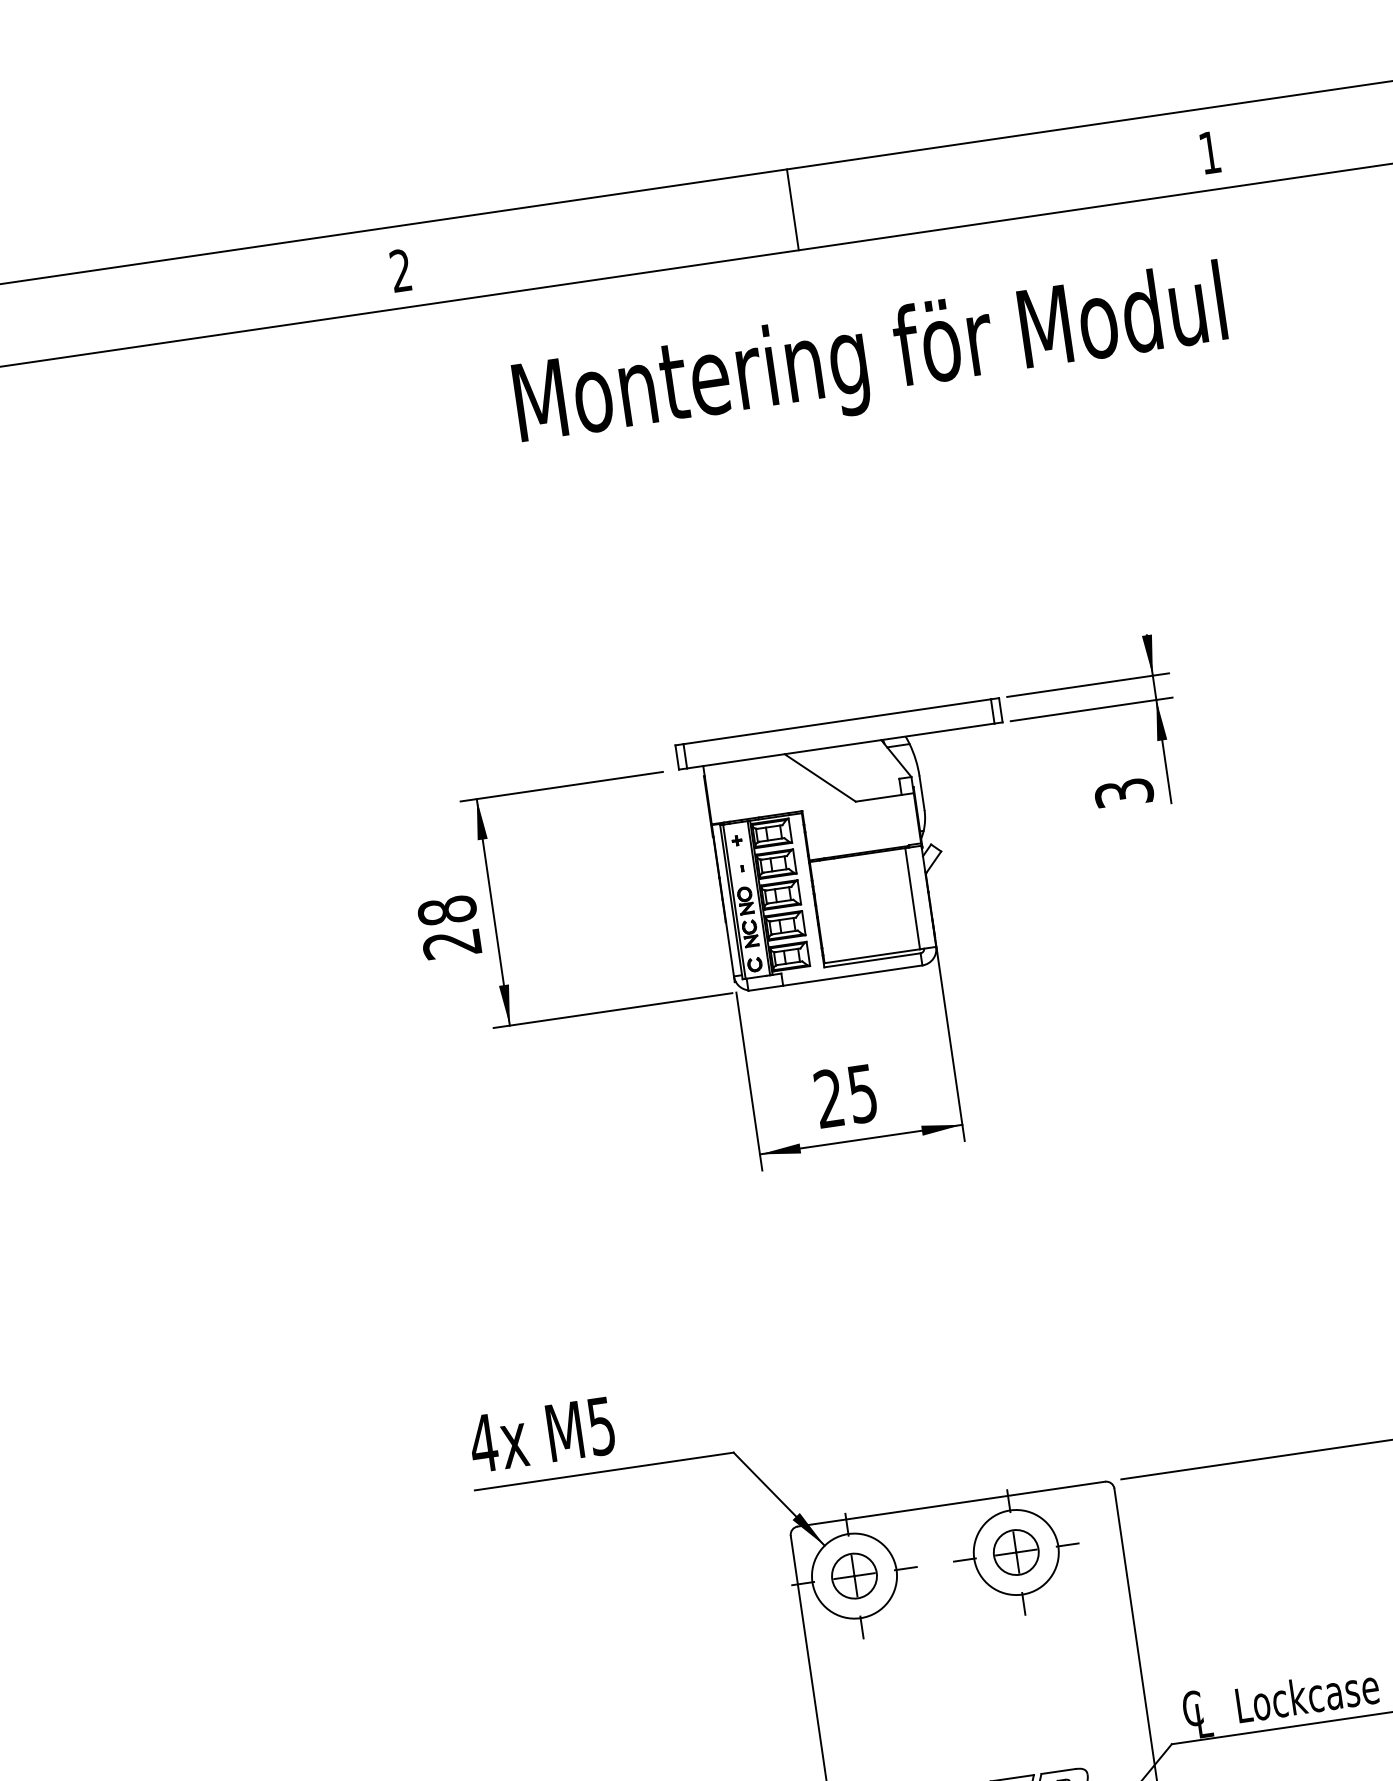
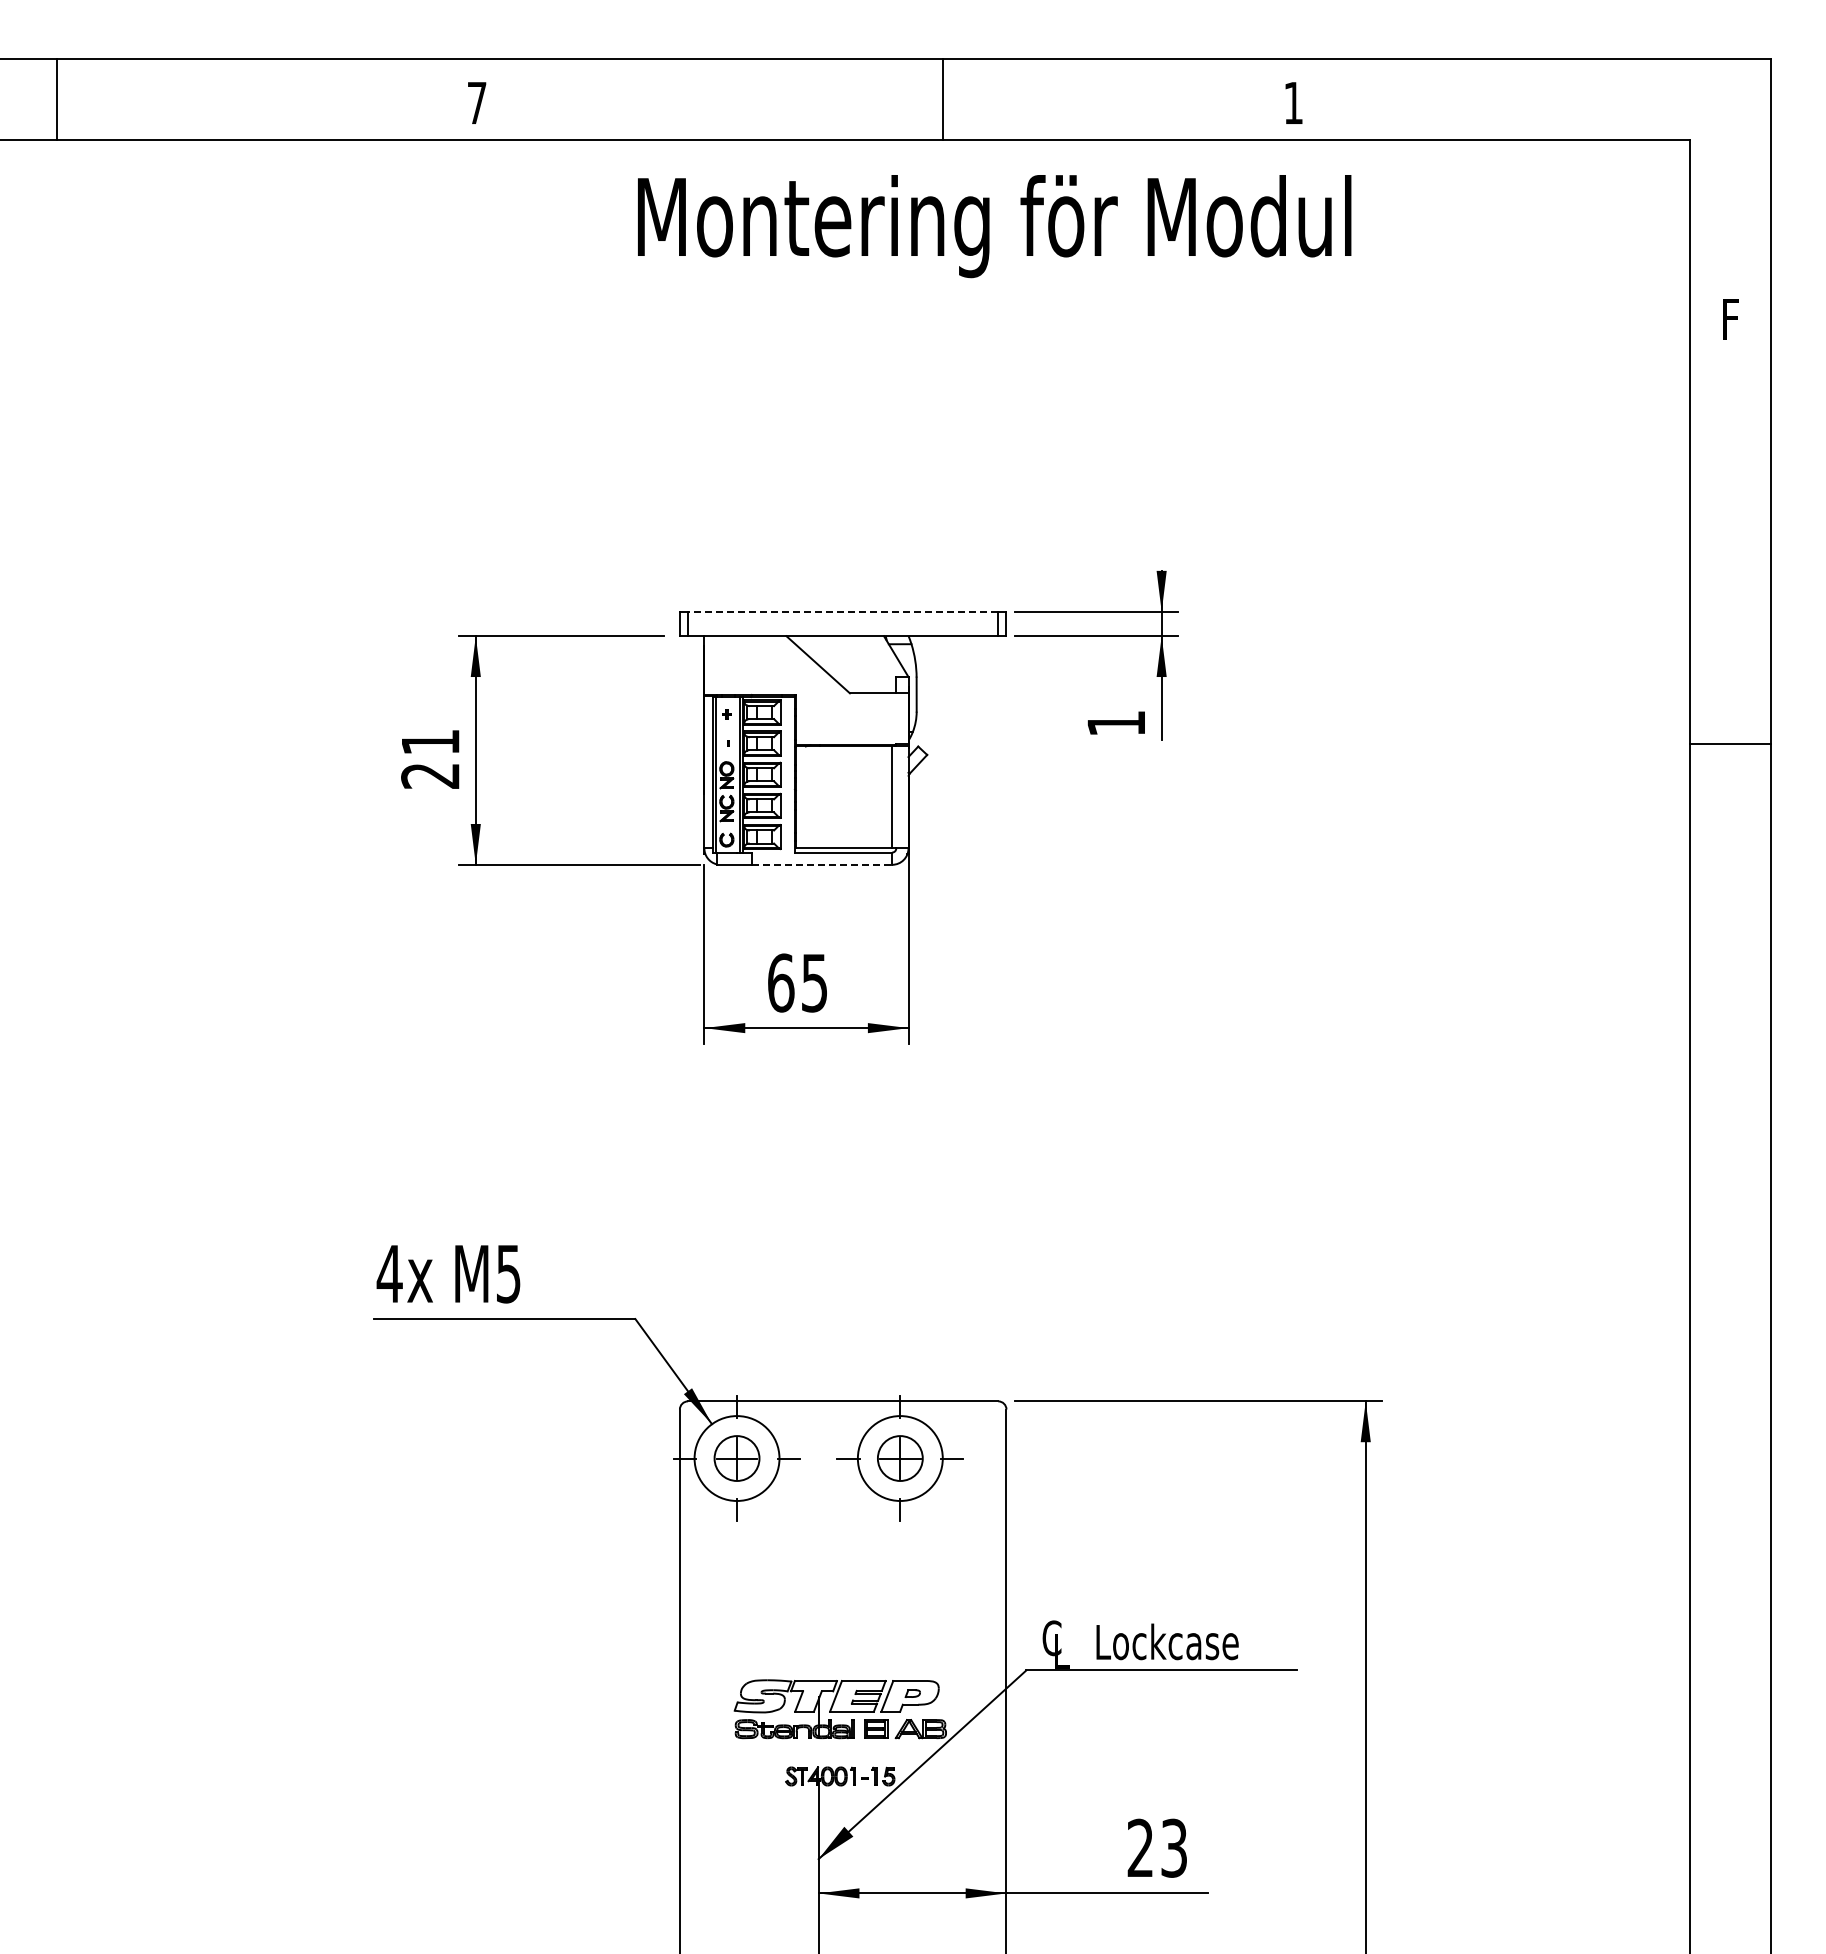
line: (793, 209) -> (943, 99), moved
text: (400, 270) -> (476, 102), 2 -> 7
text: (871, 361) -> (994, 226), moved
line: (836, 721) -> (842, 611), solid -> dashed
text: (1124, 792) -> (1116, 723), 3 -> 1
text: (447, 910) -> (430, 742), 28 -> 21
line: (853, 975) -> (822, 864), solid -> dashed
text: (829, 1098) -> (781, 982), 25 -> 65

